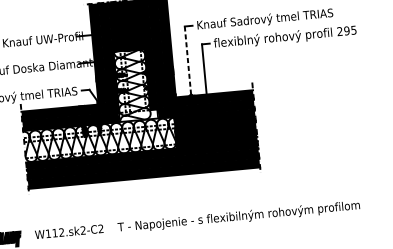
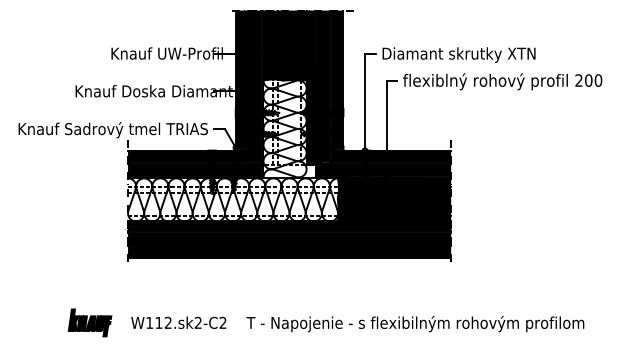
text: (265, 19) -> (477, 54), Knauf Sadrový tmel TRIAS -> Diamant skrutky XTN
text: (350, 30) -> (593, 80), 295 -> 200
line: (187, 61) -> (364, 102), dashed -> solid

